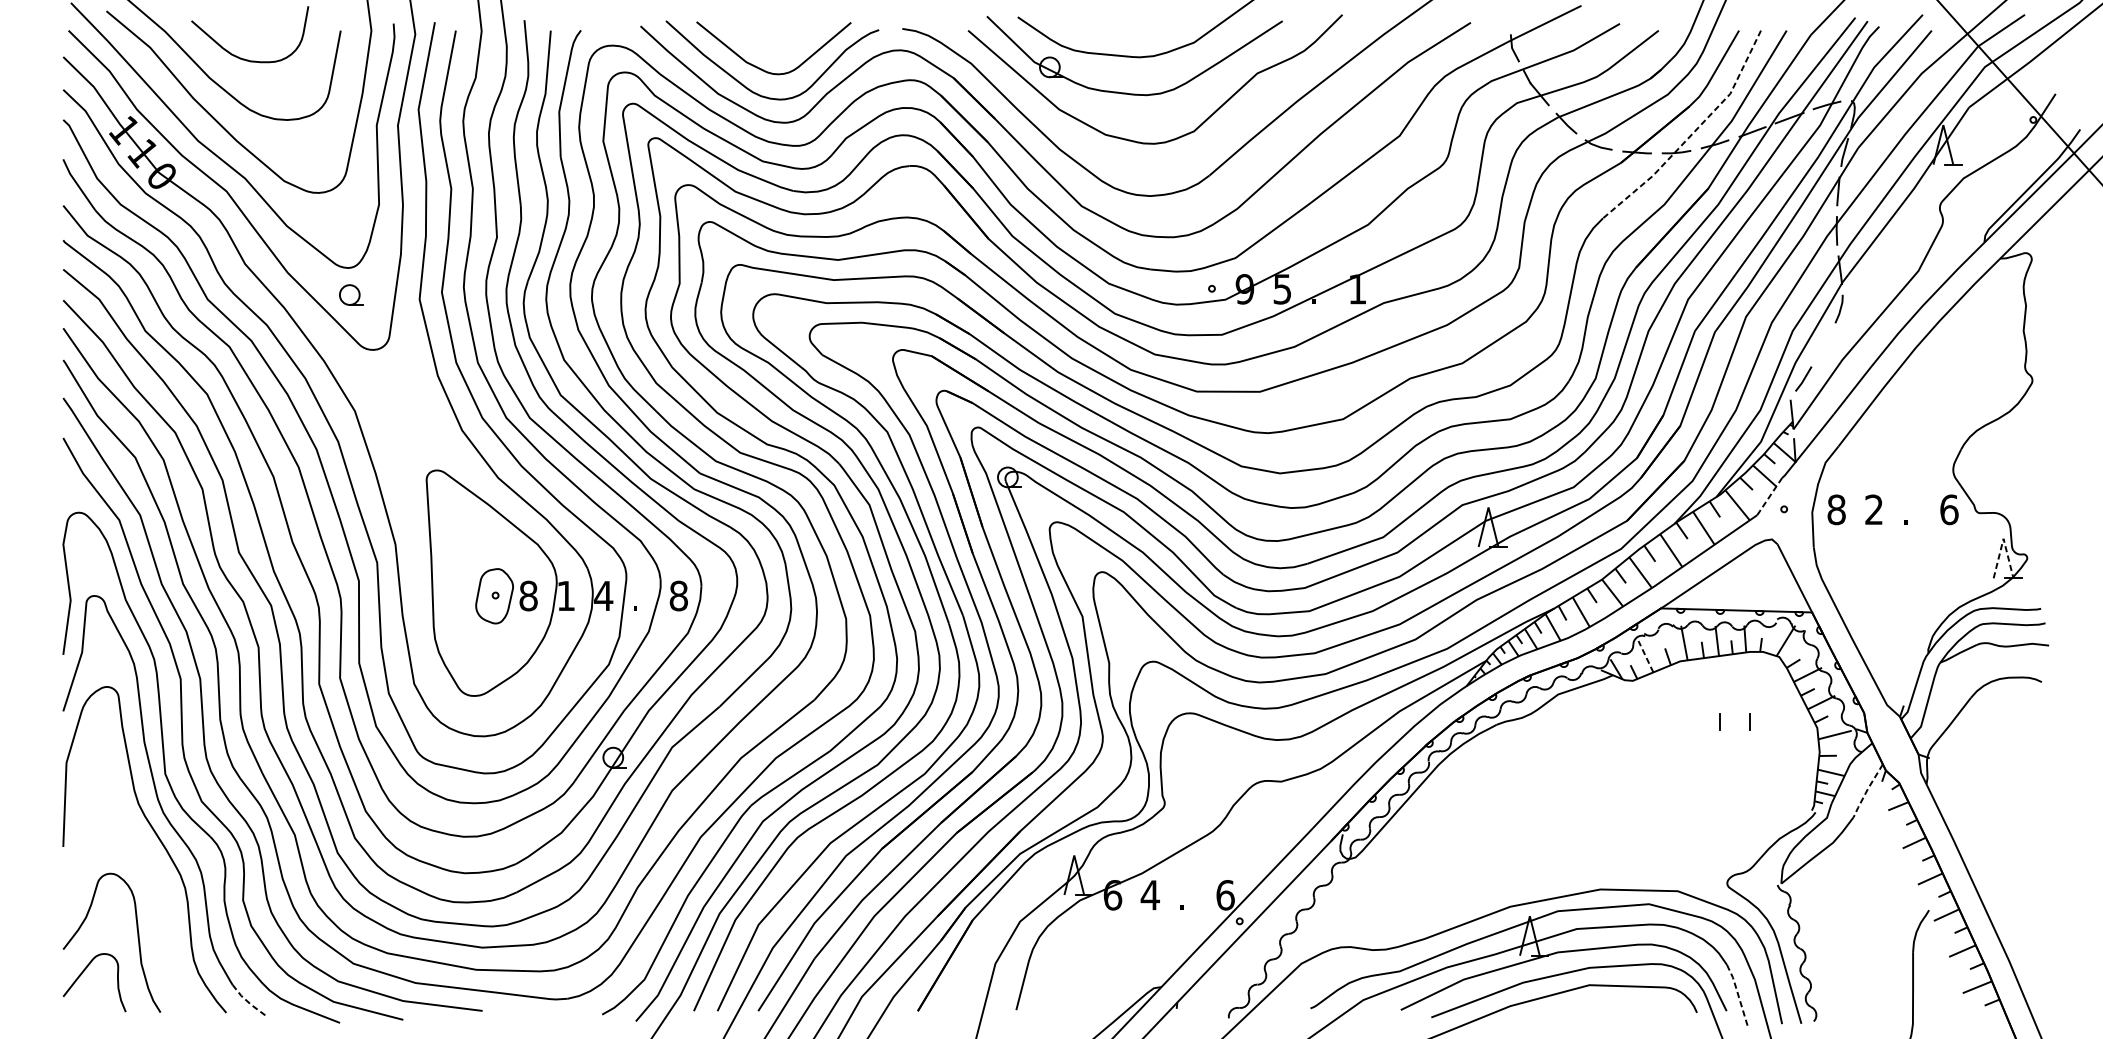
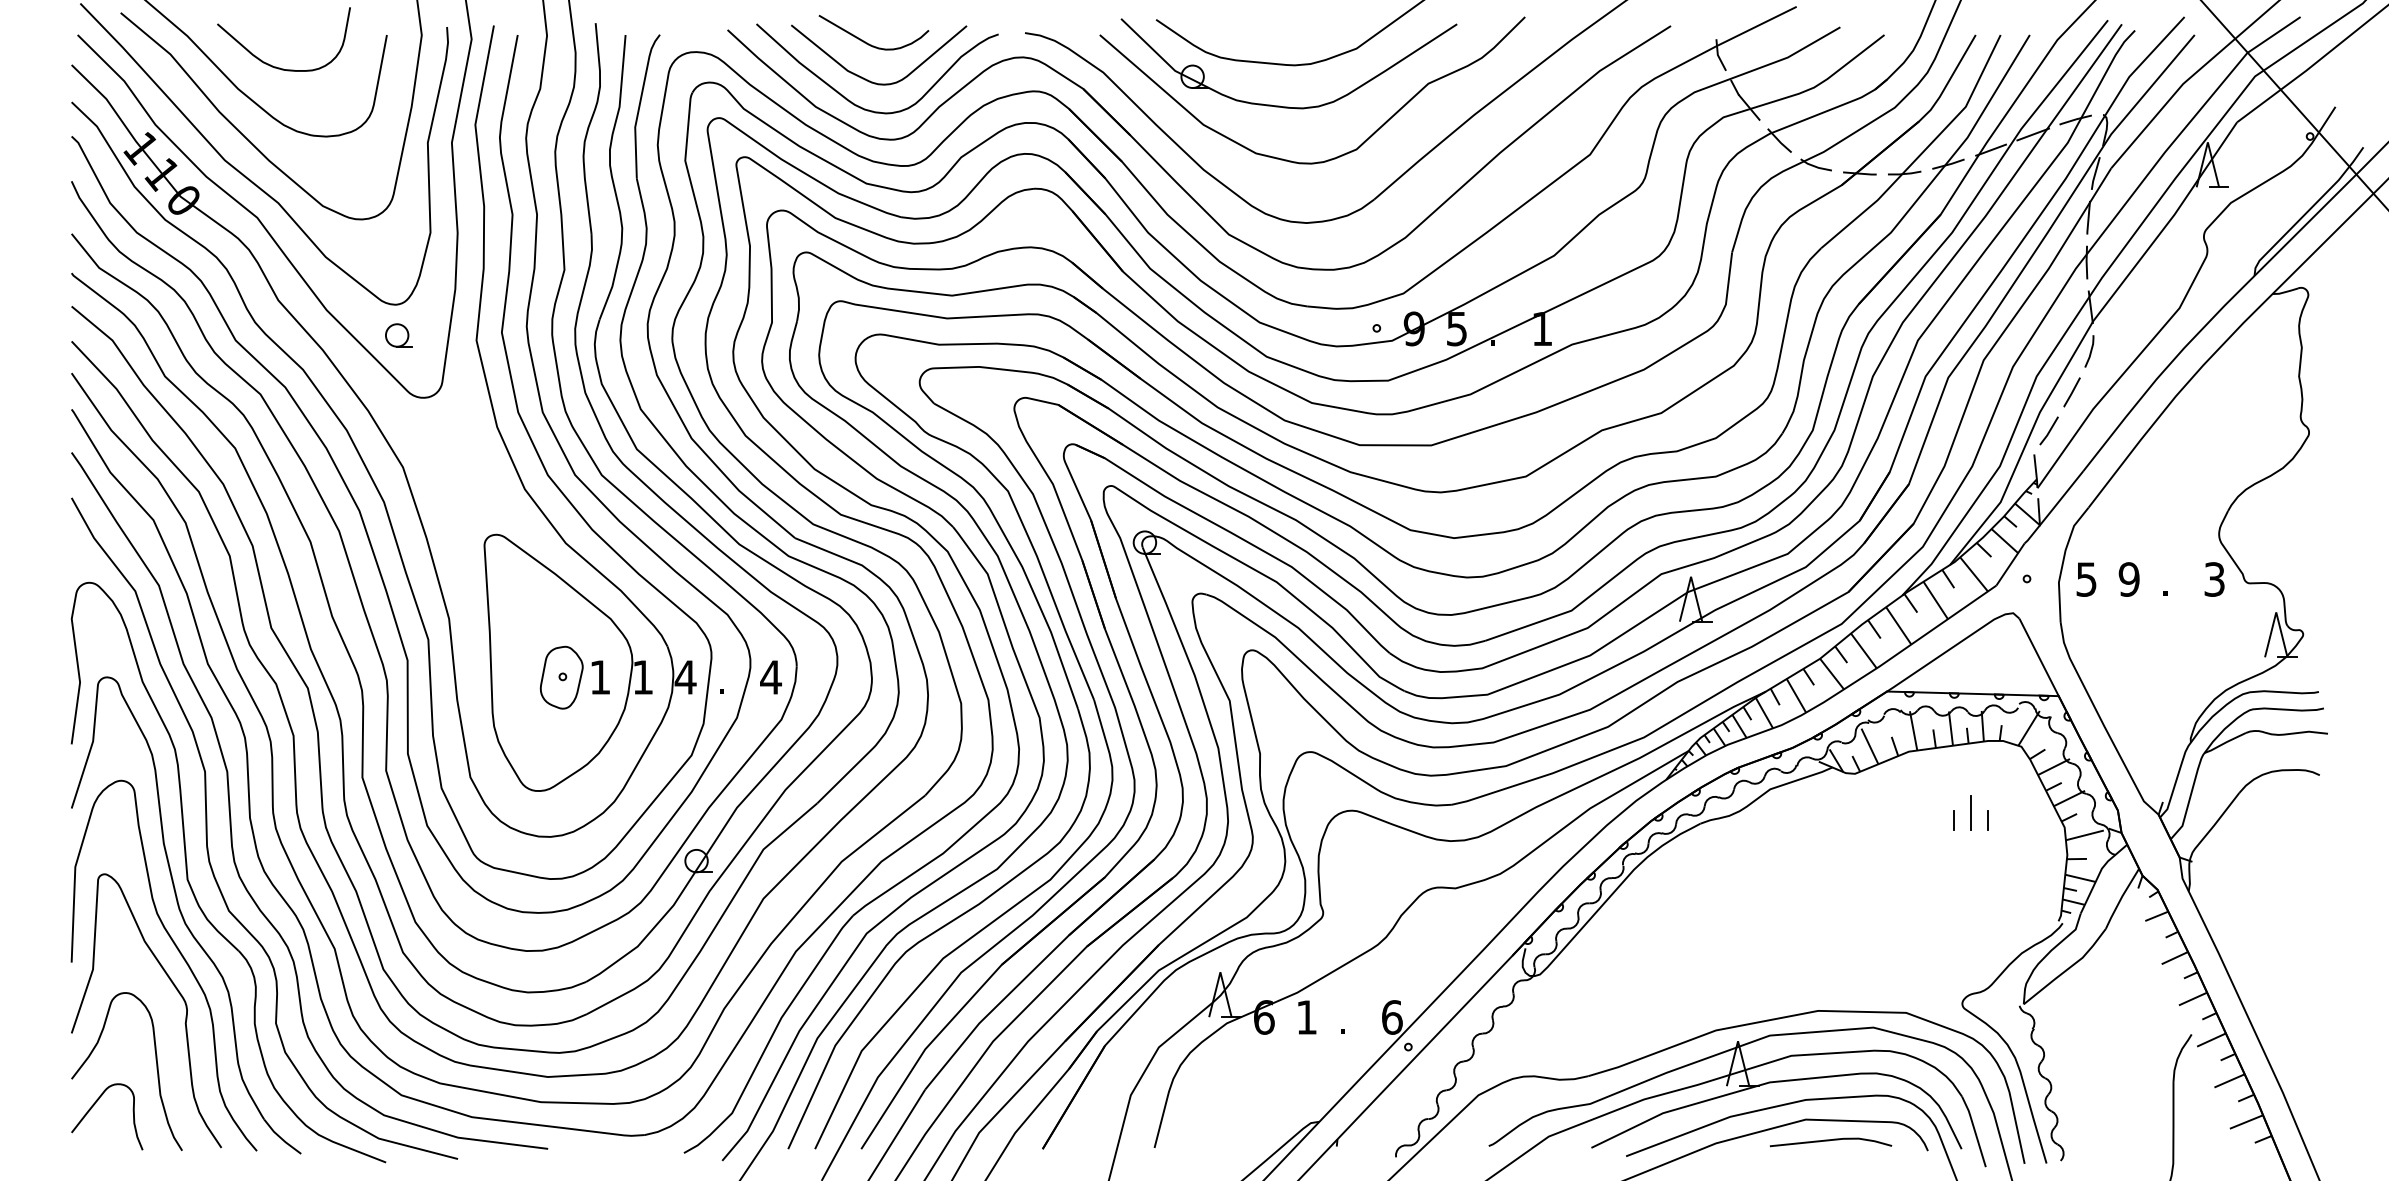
curve: (763, 37) -> (867, 42), added
line: (1693, 133) -> (1923, 151), dashed -> solid
line: (1823, 345) -> (2071, 392), added
line: (1769, 496) -> (2010, 564), dashed -> solid
text: (1836, 509) -> (2086, 579), 8 -> 5
text: (1873, 509) -> (2128, 579), 2 -> 9
text: (1949, 509) -> (2214, 579), 6 -> 3
line: (2003, 538) -> (2276, 612), dashed -> solid
text: (528, 596) -> (600, 677), 8 -> 1
text: (678, 596) -> (770, 677), 8 -> 4
line: (1645, 656) -> (1869, 746), dashed -> solid
line: (1735, 714) -> (1971, 812), added
line: (1867, 790) -> (2121, 898), dashed -> solid
curve: (155, 871) -> (176, 990), added
text: (1150, 895) -> (1306, 1017), 4 -> 1
line: (1737, 993) -> (1974, 1129), dashed -> solid
line: (247, 1001) -> (281, 1138), dashed -> solid
curve: (1610, 1004) -> (1829, 1141), added

